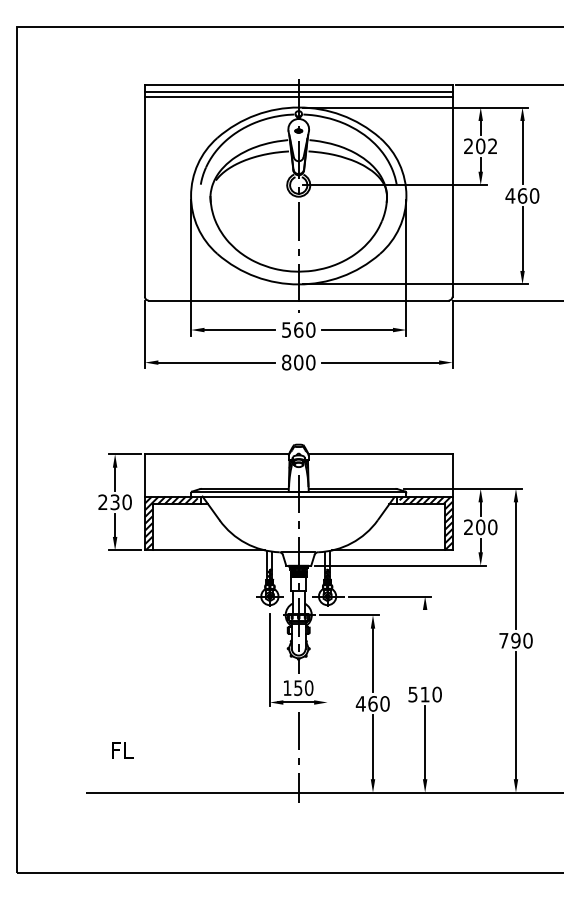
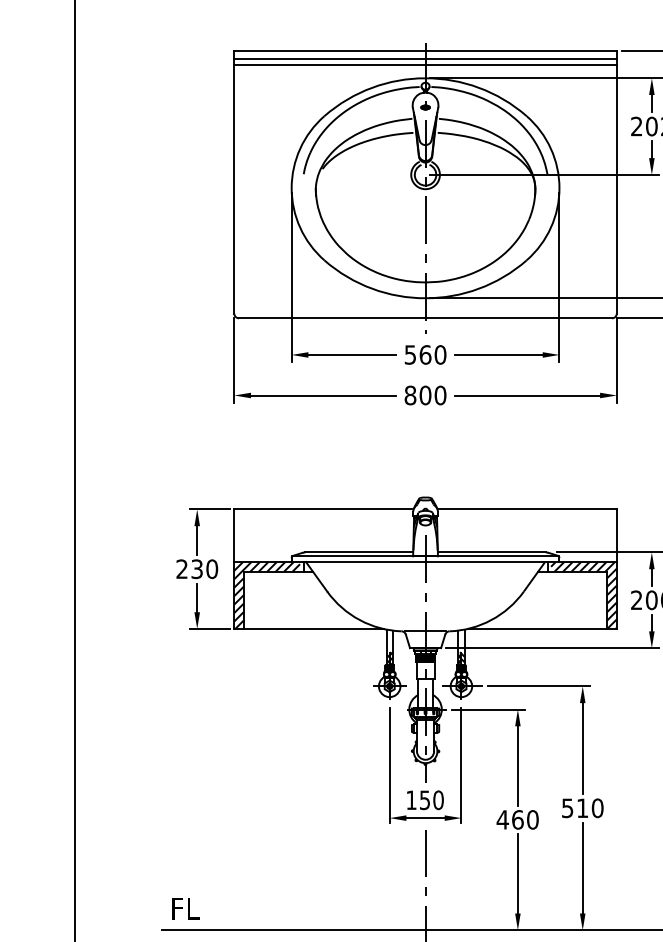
line: (425, 646) -> (583, 748), added
line: (327, 659) -> (461, 764), added
text: (122, 750) -> (185, 908), moved

